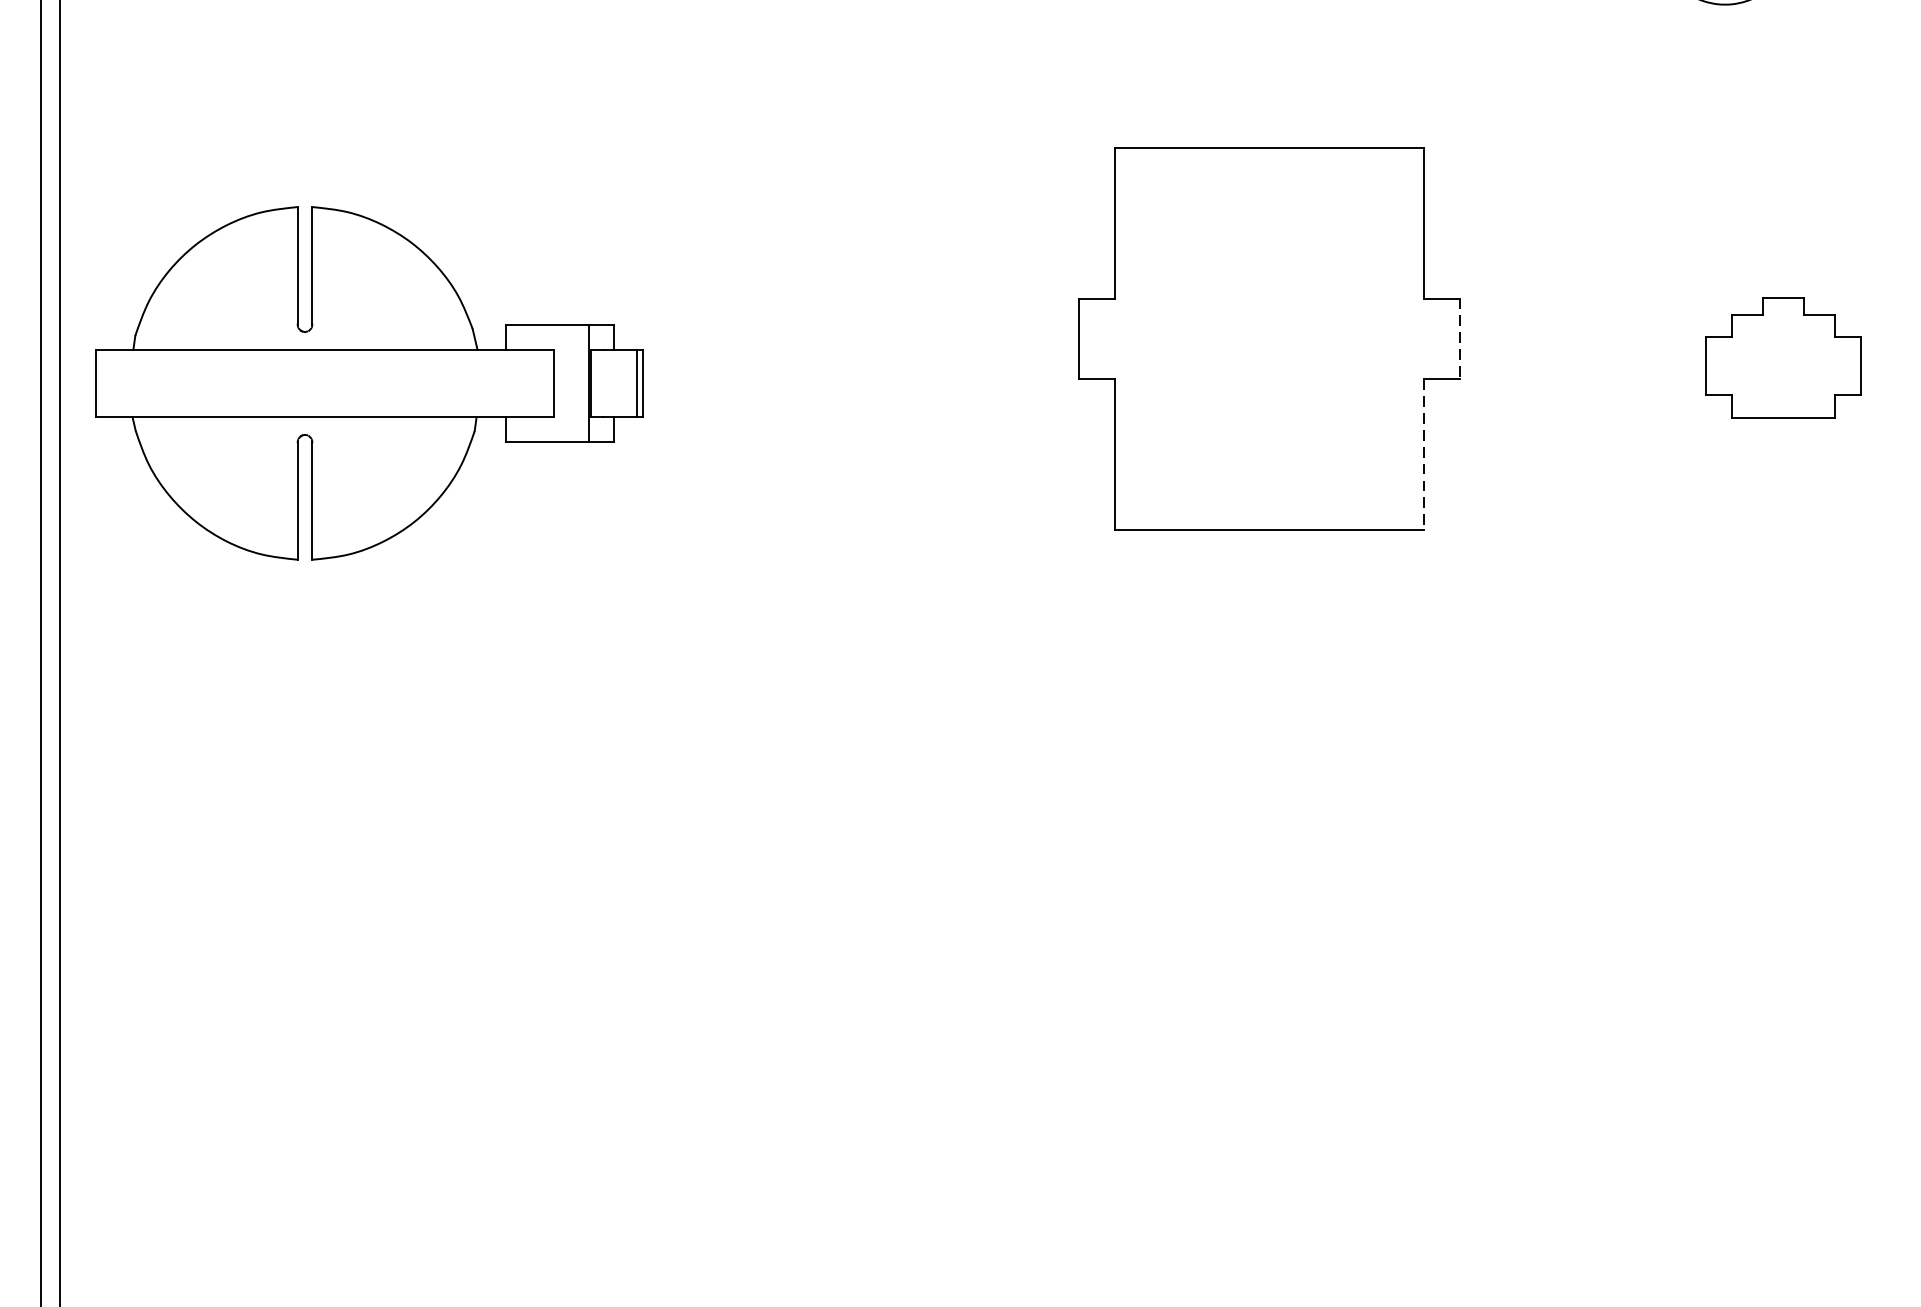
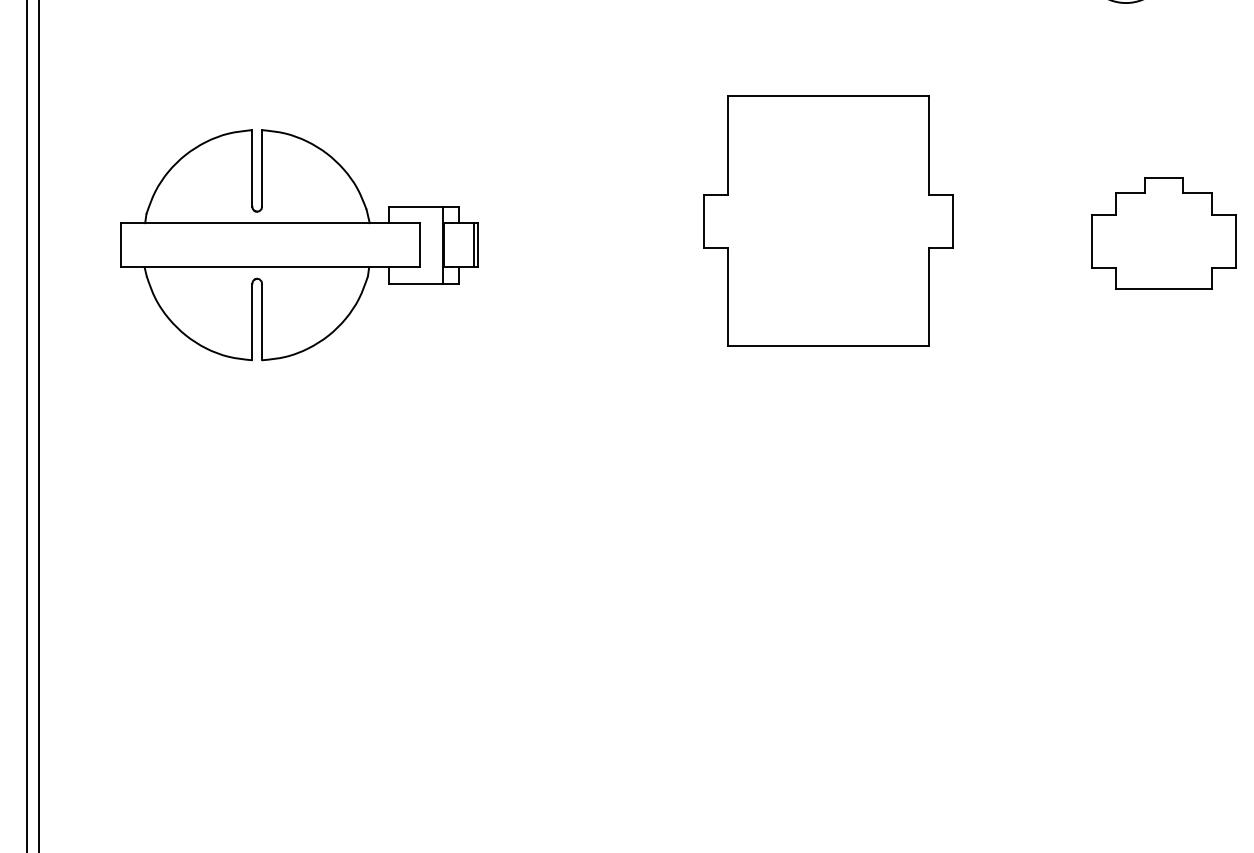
line: (1460, 339) -> (953, 221), dashed -> solid
part: (1782, 357) -> (1163, 233), size x1.43
part: (369, 383) -> (299, 245), moved
line: (1423, 455) -> (929, 297), dashed -> solid

